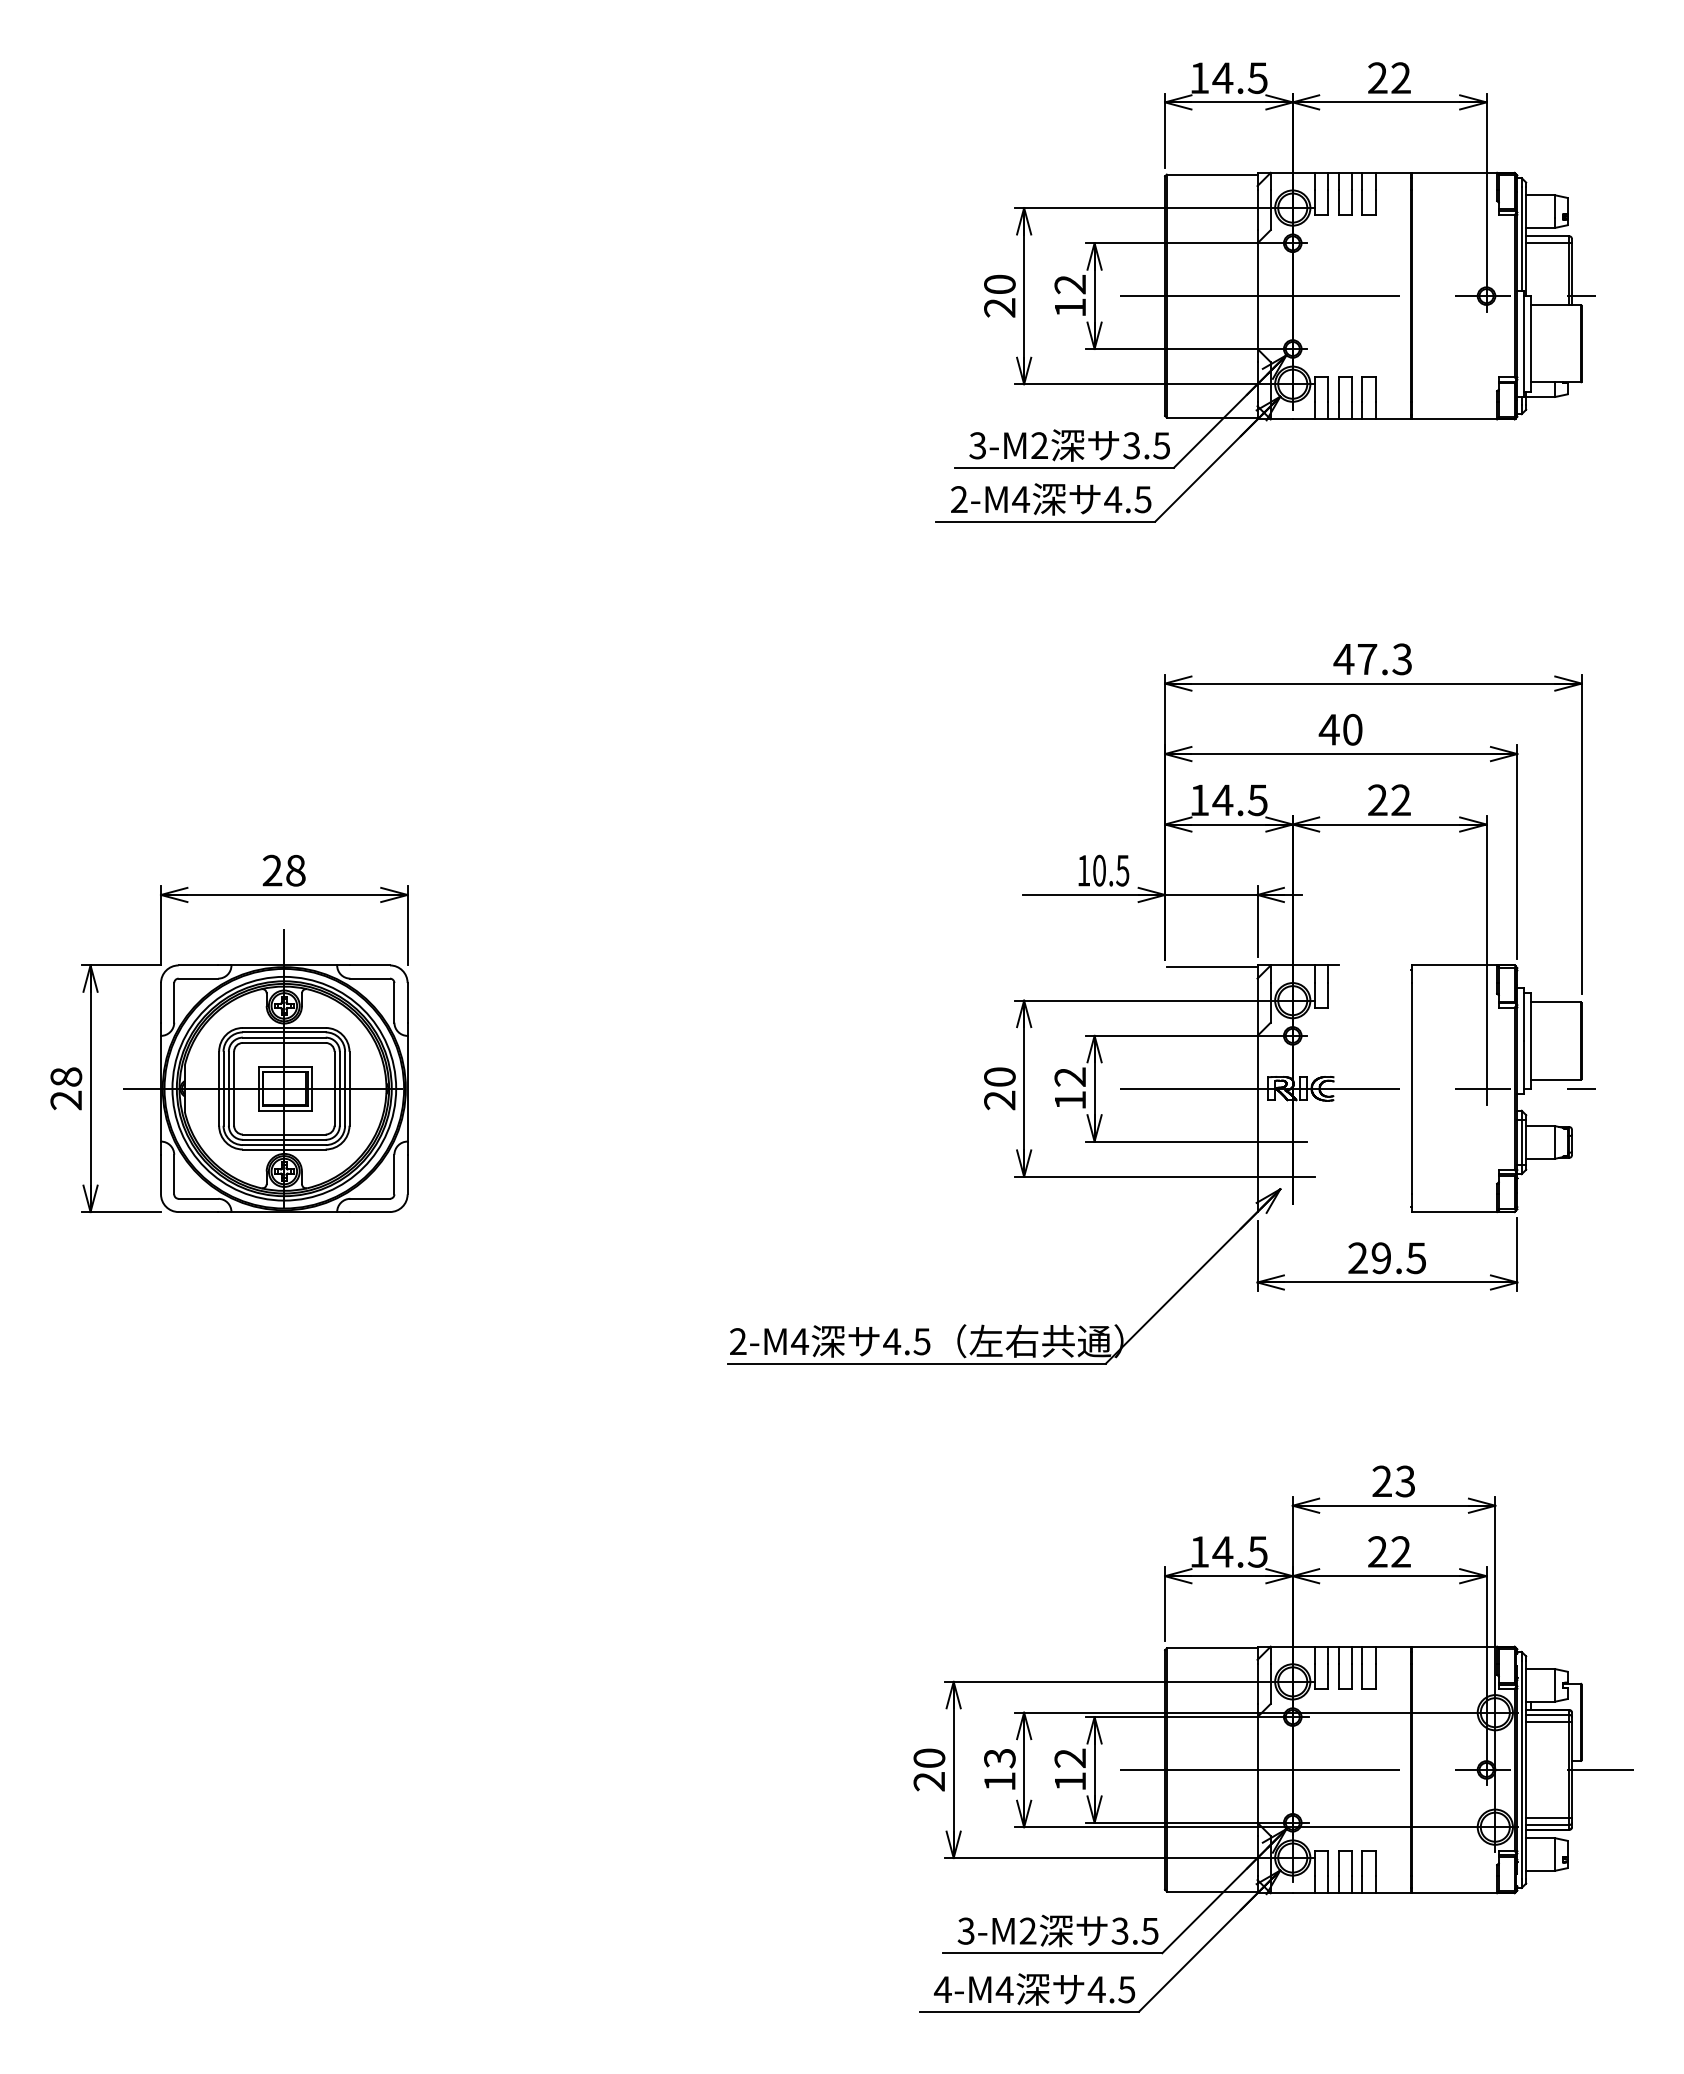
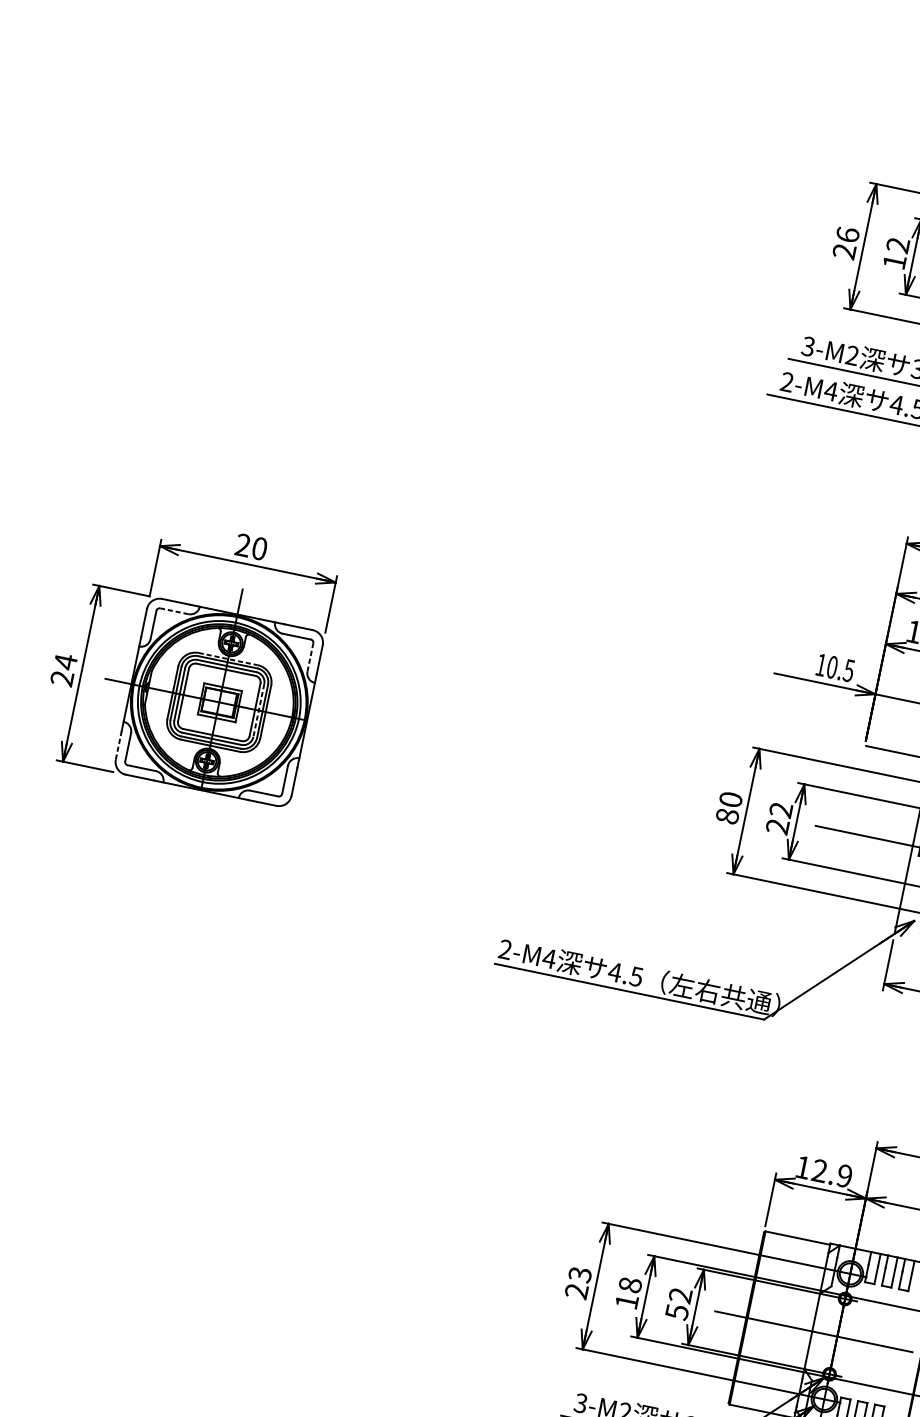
text: (999, 283) -> (847, 234), 20 -> 26
text: (295, 870) -> (259, 548), 28 -> 20
line: (198, 978) -> (174, 611), solid -> dashed
line: (394, 1002) -> (310, 657), solid -> dashed
line: (284, 1027) -> (228, 658), solid -> dashed
text: (66, 1076) -> (65, 661), 28 -> 24
line: (339, 1088) -> (258, 710), solid -> dashed
text: (999, 1100) -> (727, 816), 20 -> 80
text: (1069, 1100) -> (777, 826), 12 -> 22
line: (161, 1174) -> (119, 745), solid -> dashed
text: (1239, 1551) -> (831, 1173), 14.5 -> 12.9
text: (929, 1758) -> (580, 1274), 20 -> 23
text: (999, 1758) -> (630, 1285), 13 -> 18
text: (1070, 1781) -> (677, 1312), 12 -> 52

